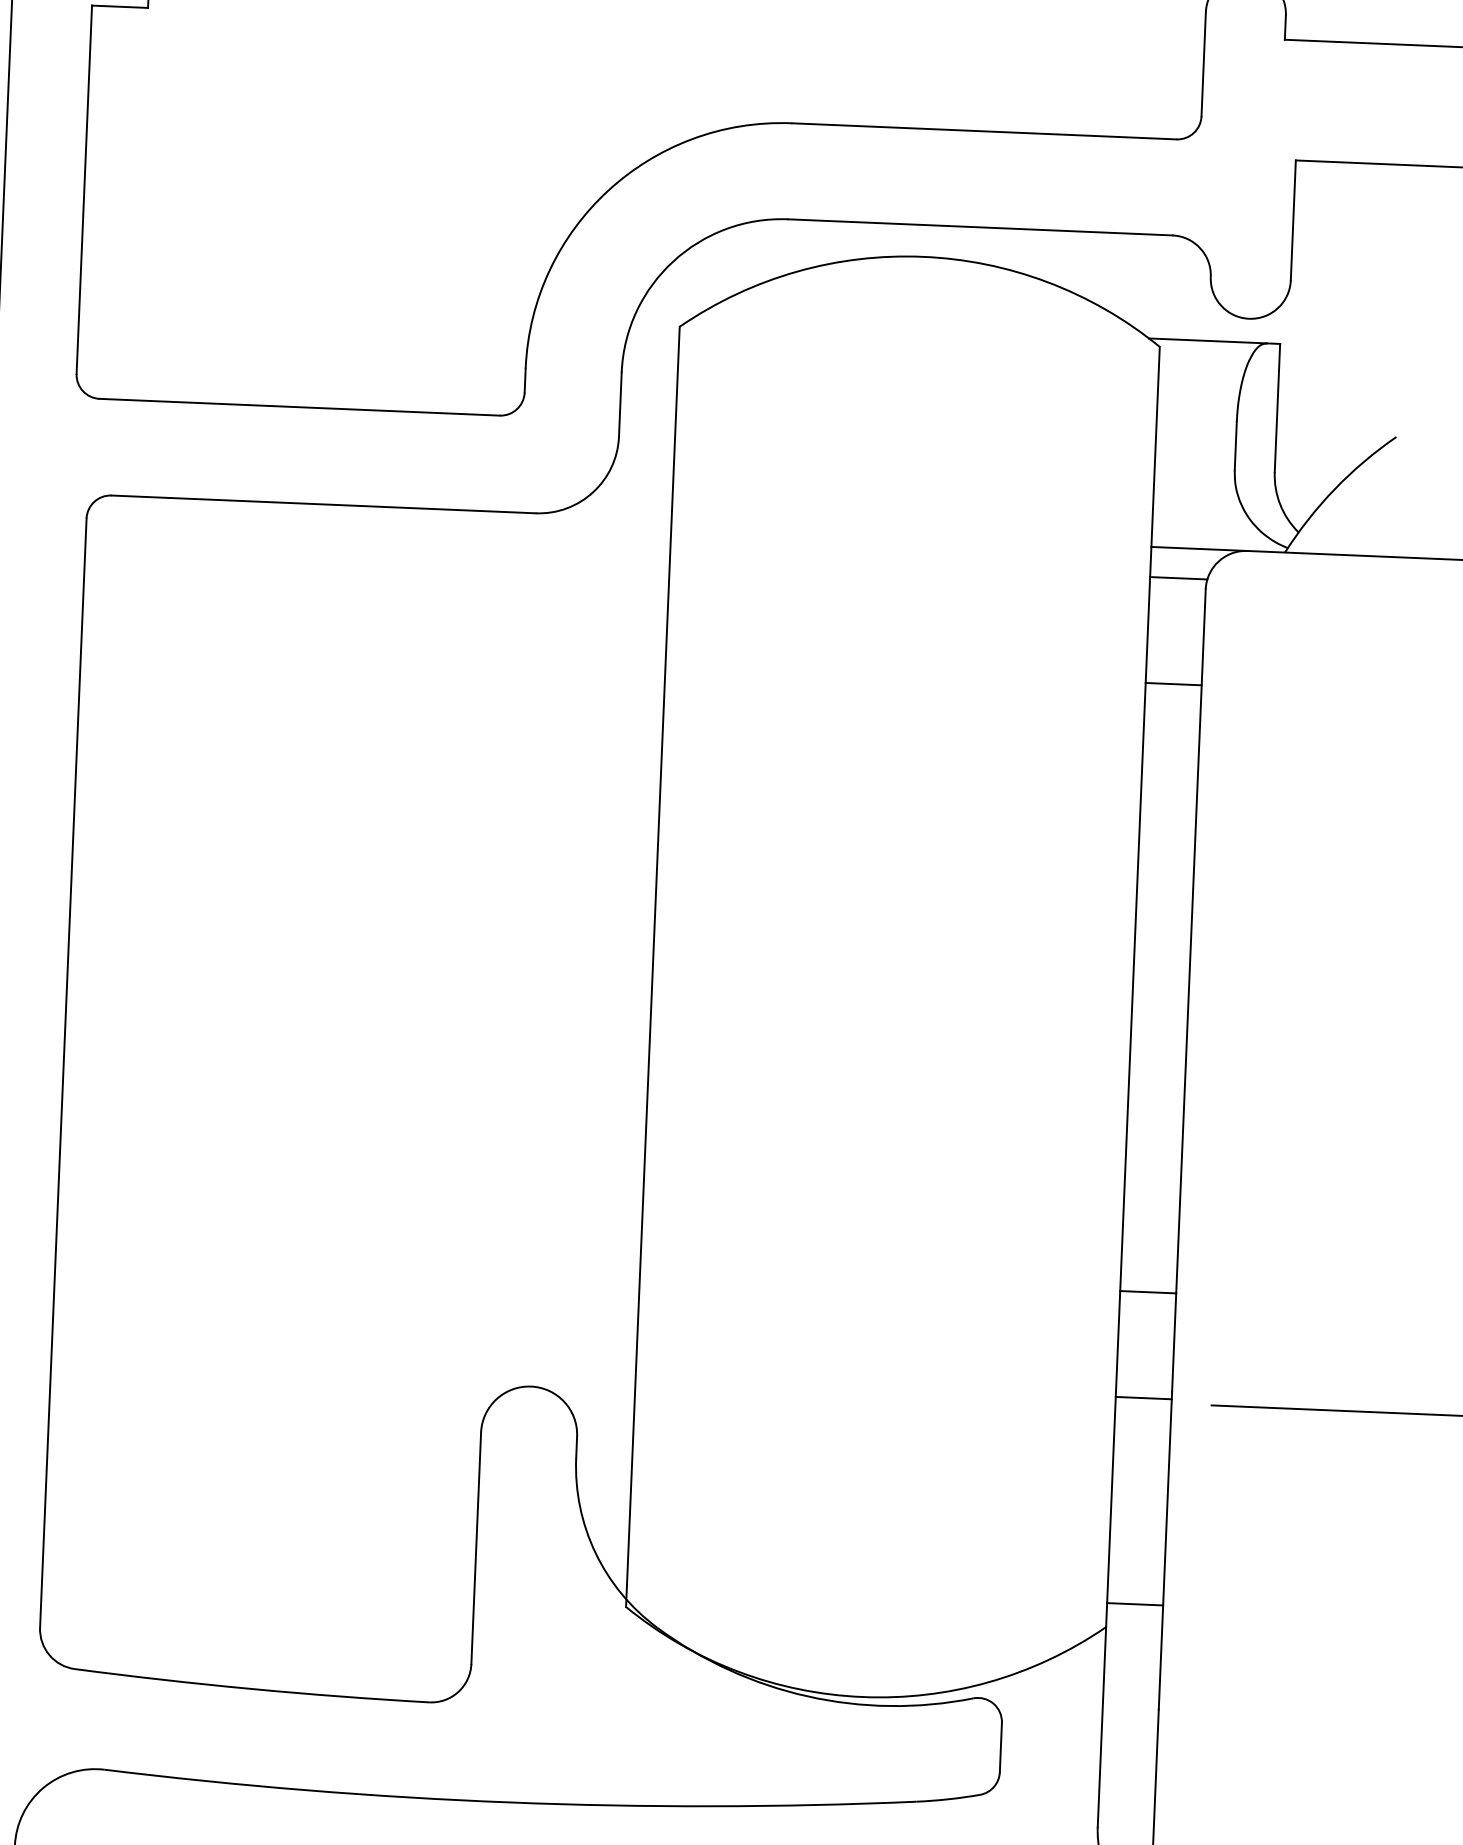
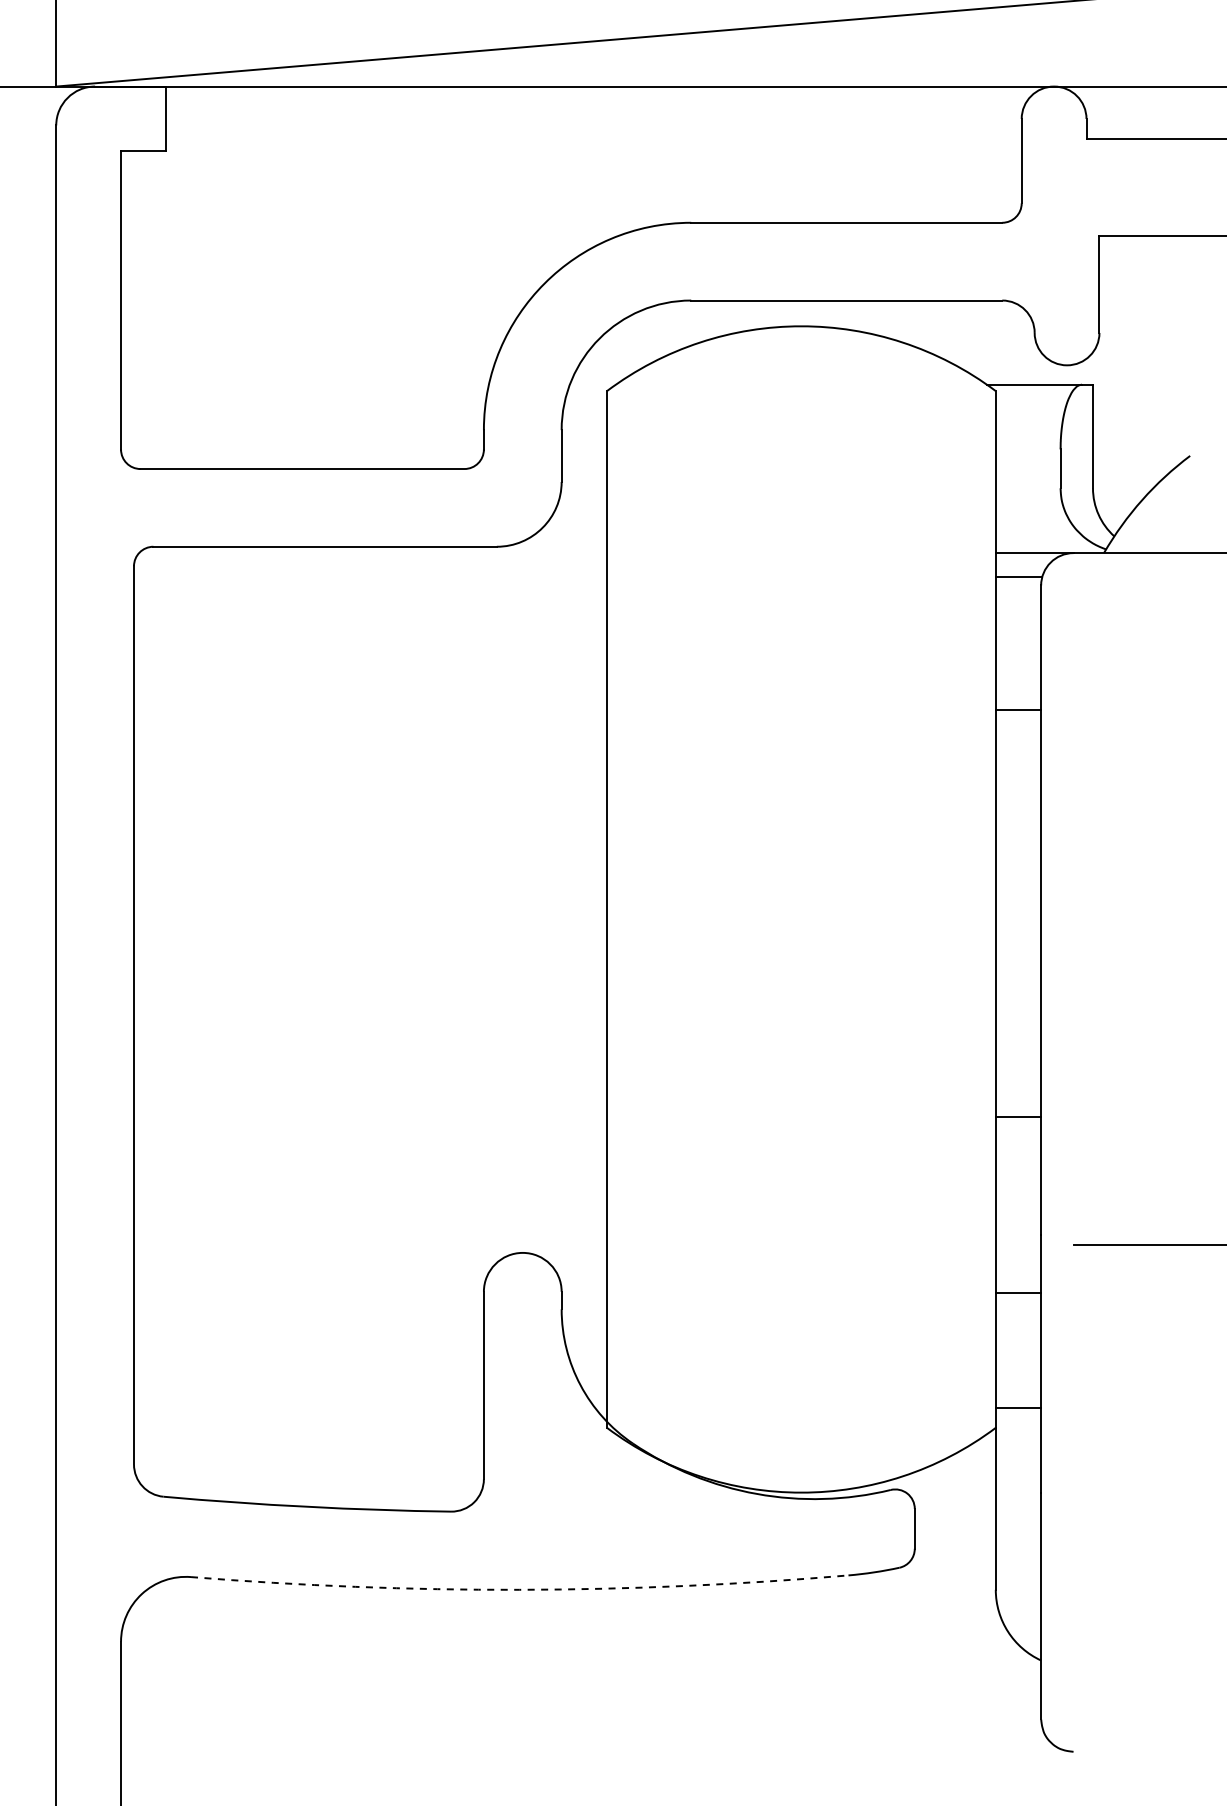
line: (1173, 684) -> (1018, 710), moved
line: (1148, 1291) -> (1018, 1116), moved
line: (1143, 1398) -> (1018, 1293), moved
arc: (509, 1802) -> (519, 1589), solid -> dashed

